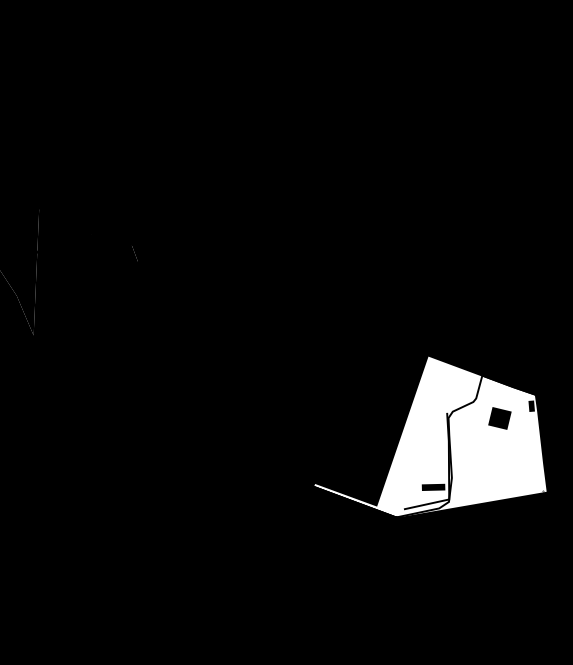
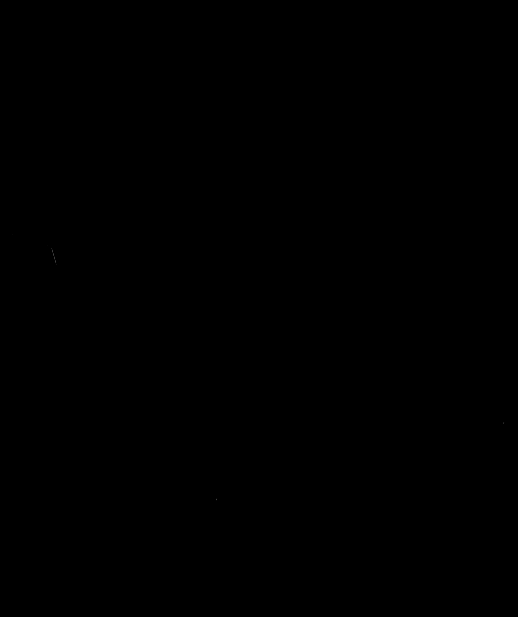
fill: (425, 419) -> (331, 442), added

